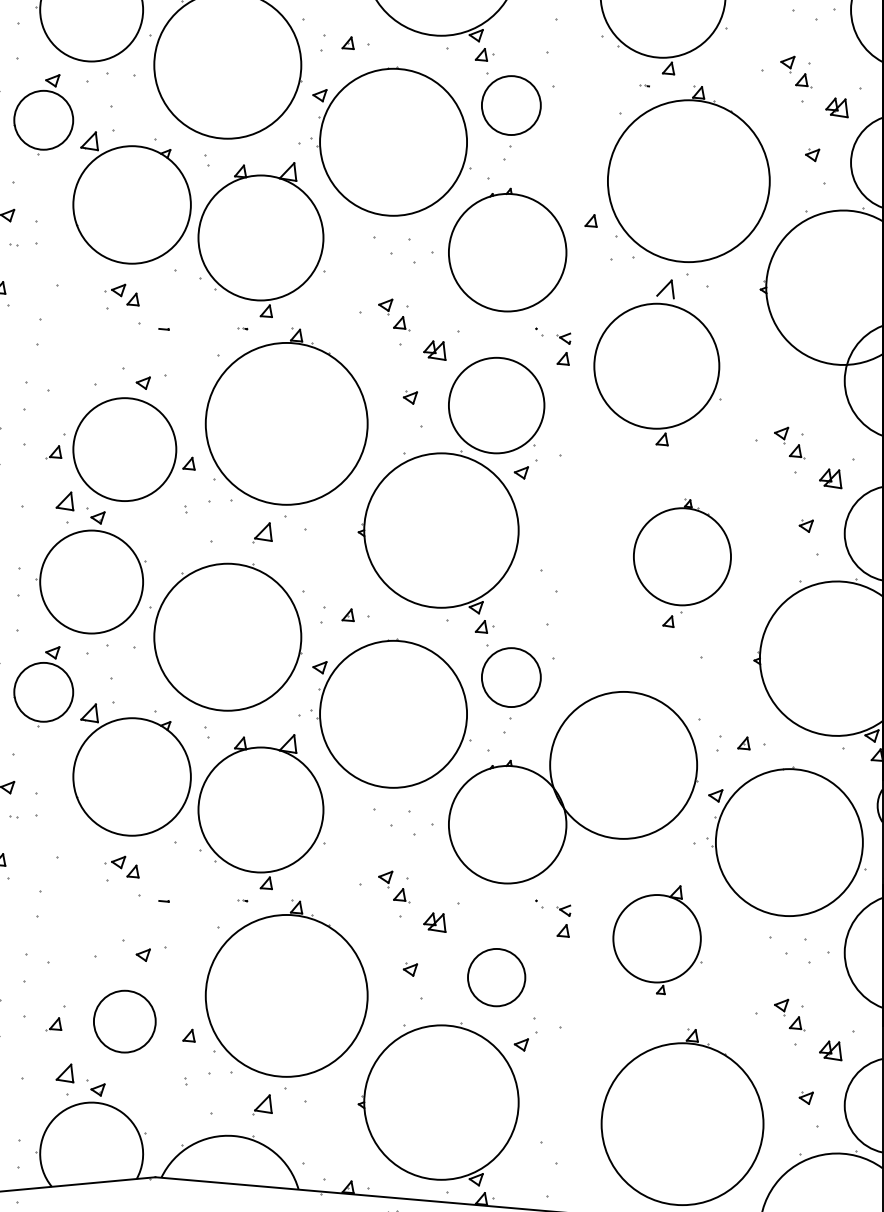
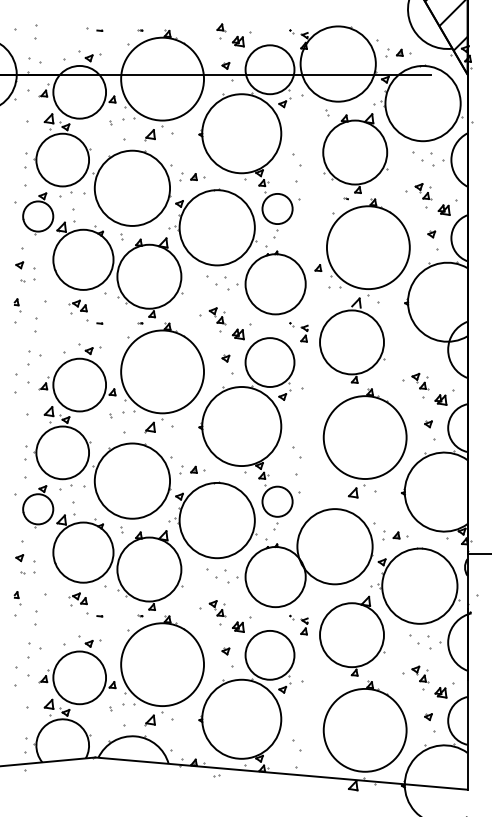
part: (681, 563) -> (364, 443), size x1.67
part: (657, 938) -> (352, 635), size x1.43
circle: (495, 975) -> (269, 654), size x1.67
circle: (124, 1020) -> (79, 677), size x1.67

